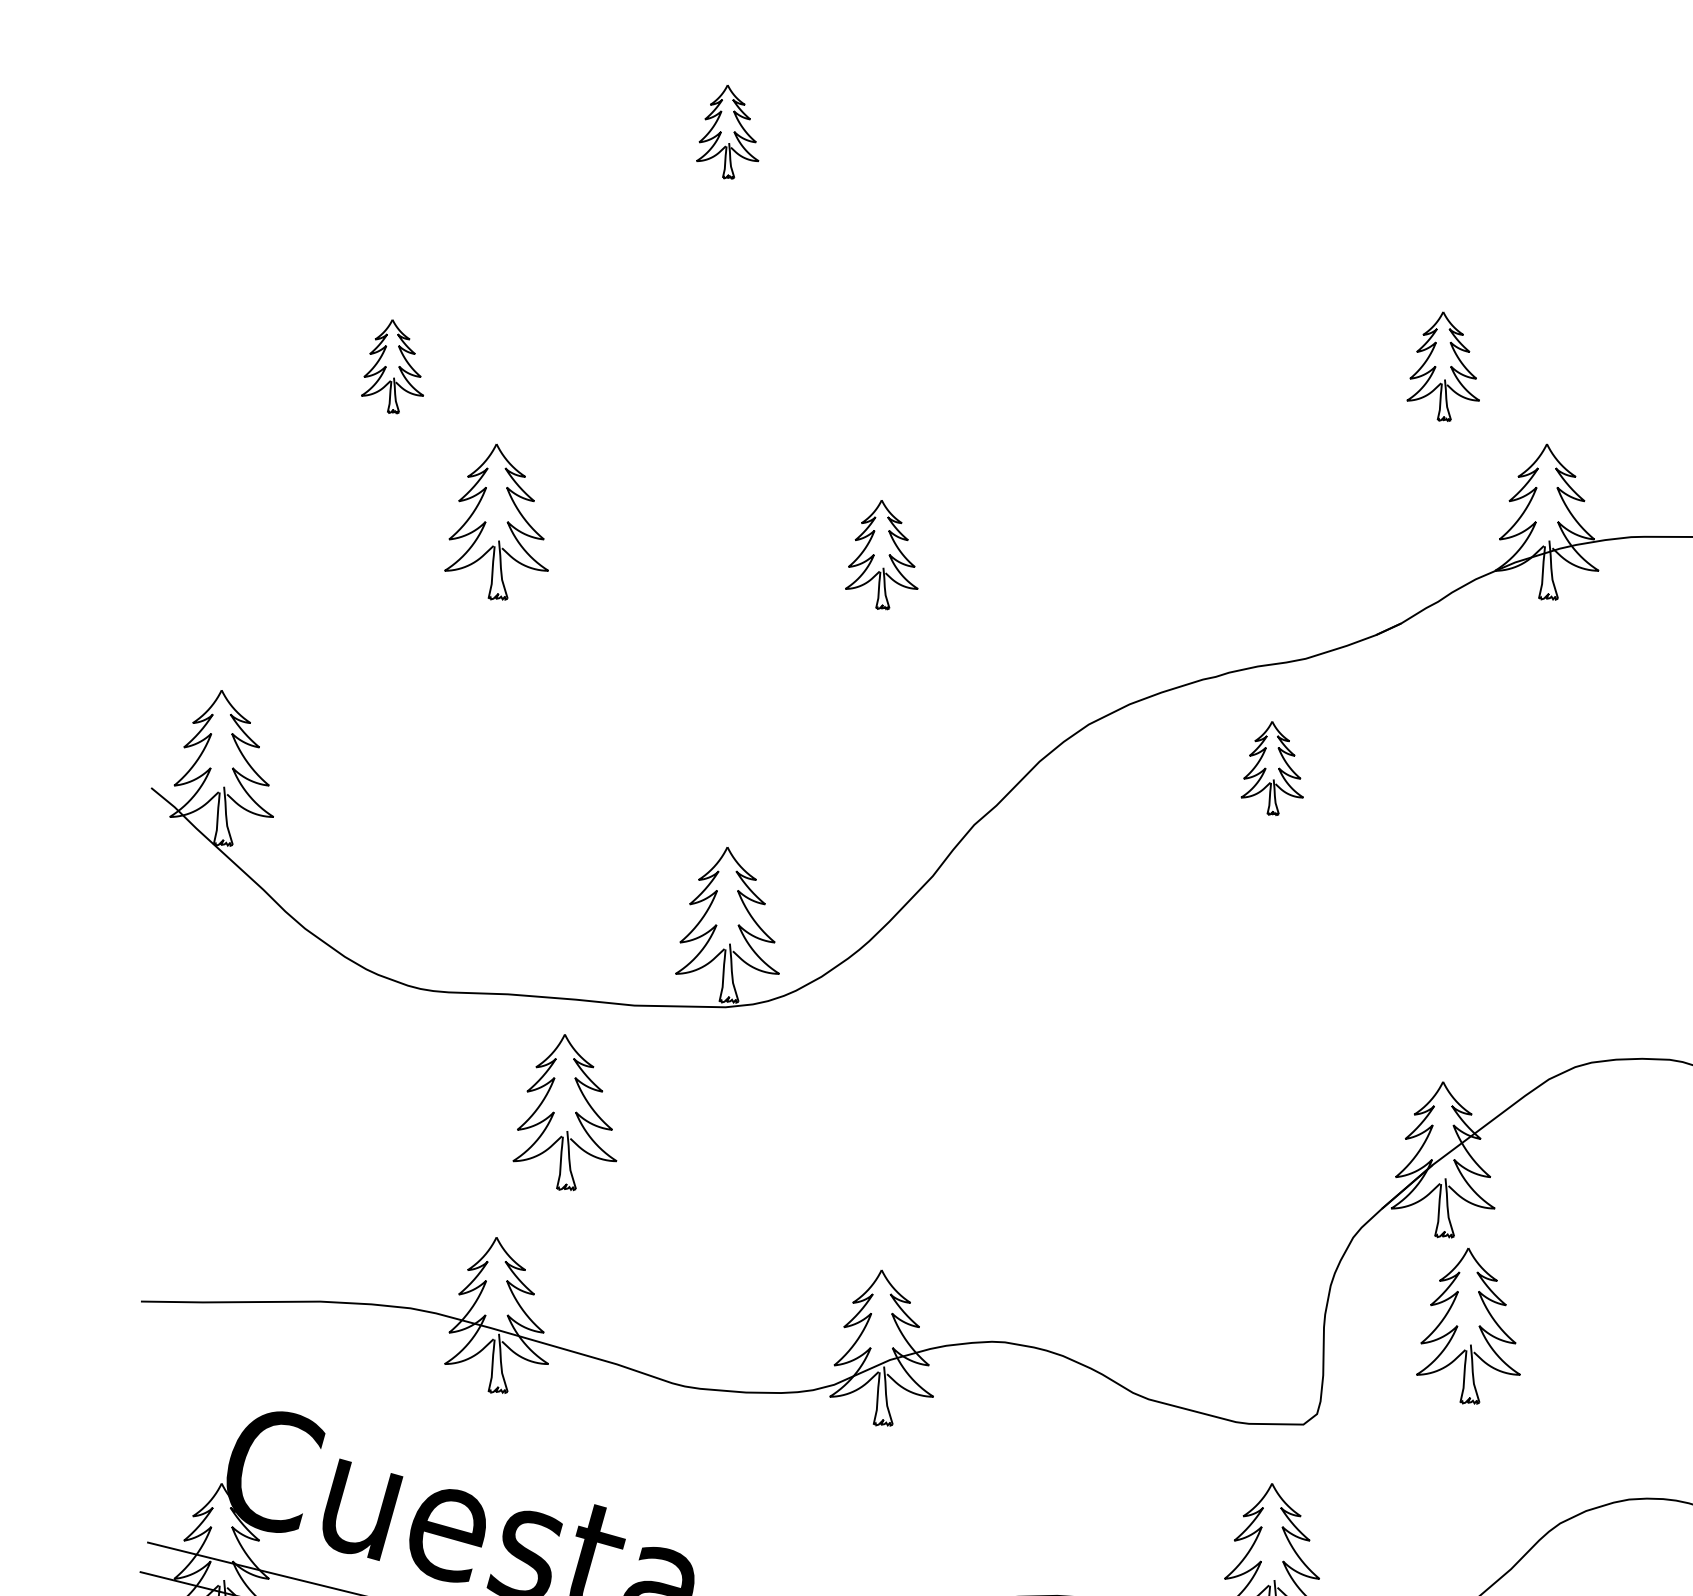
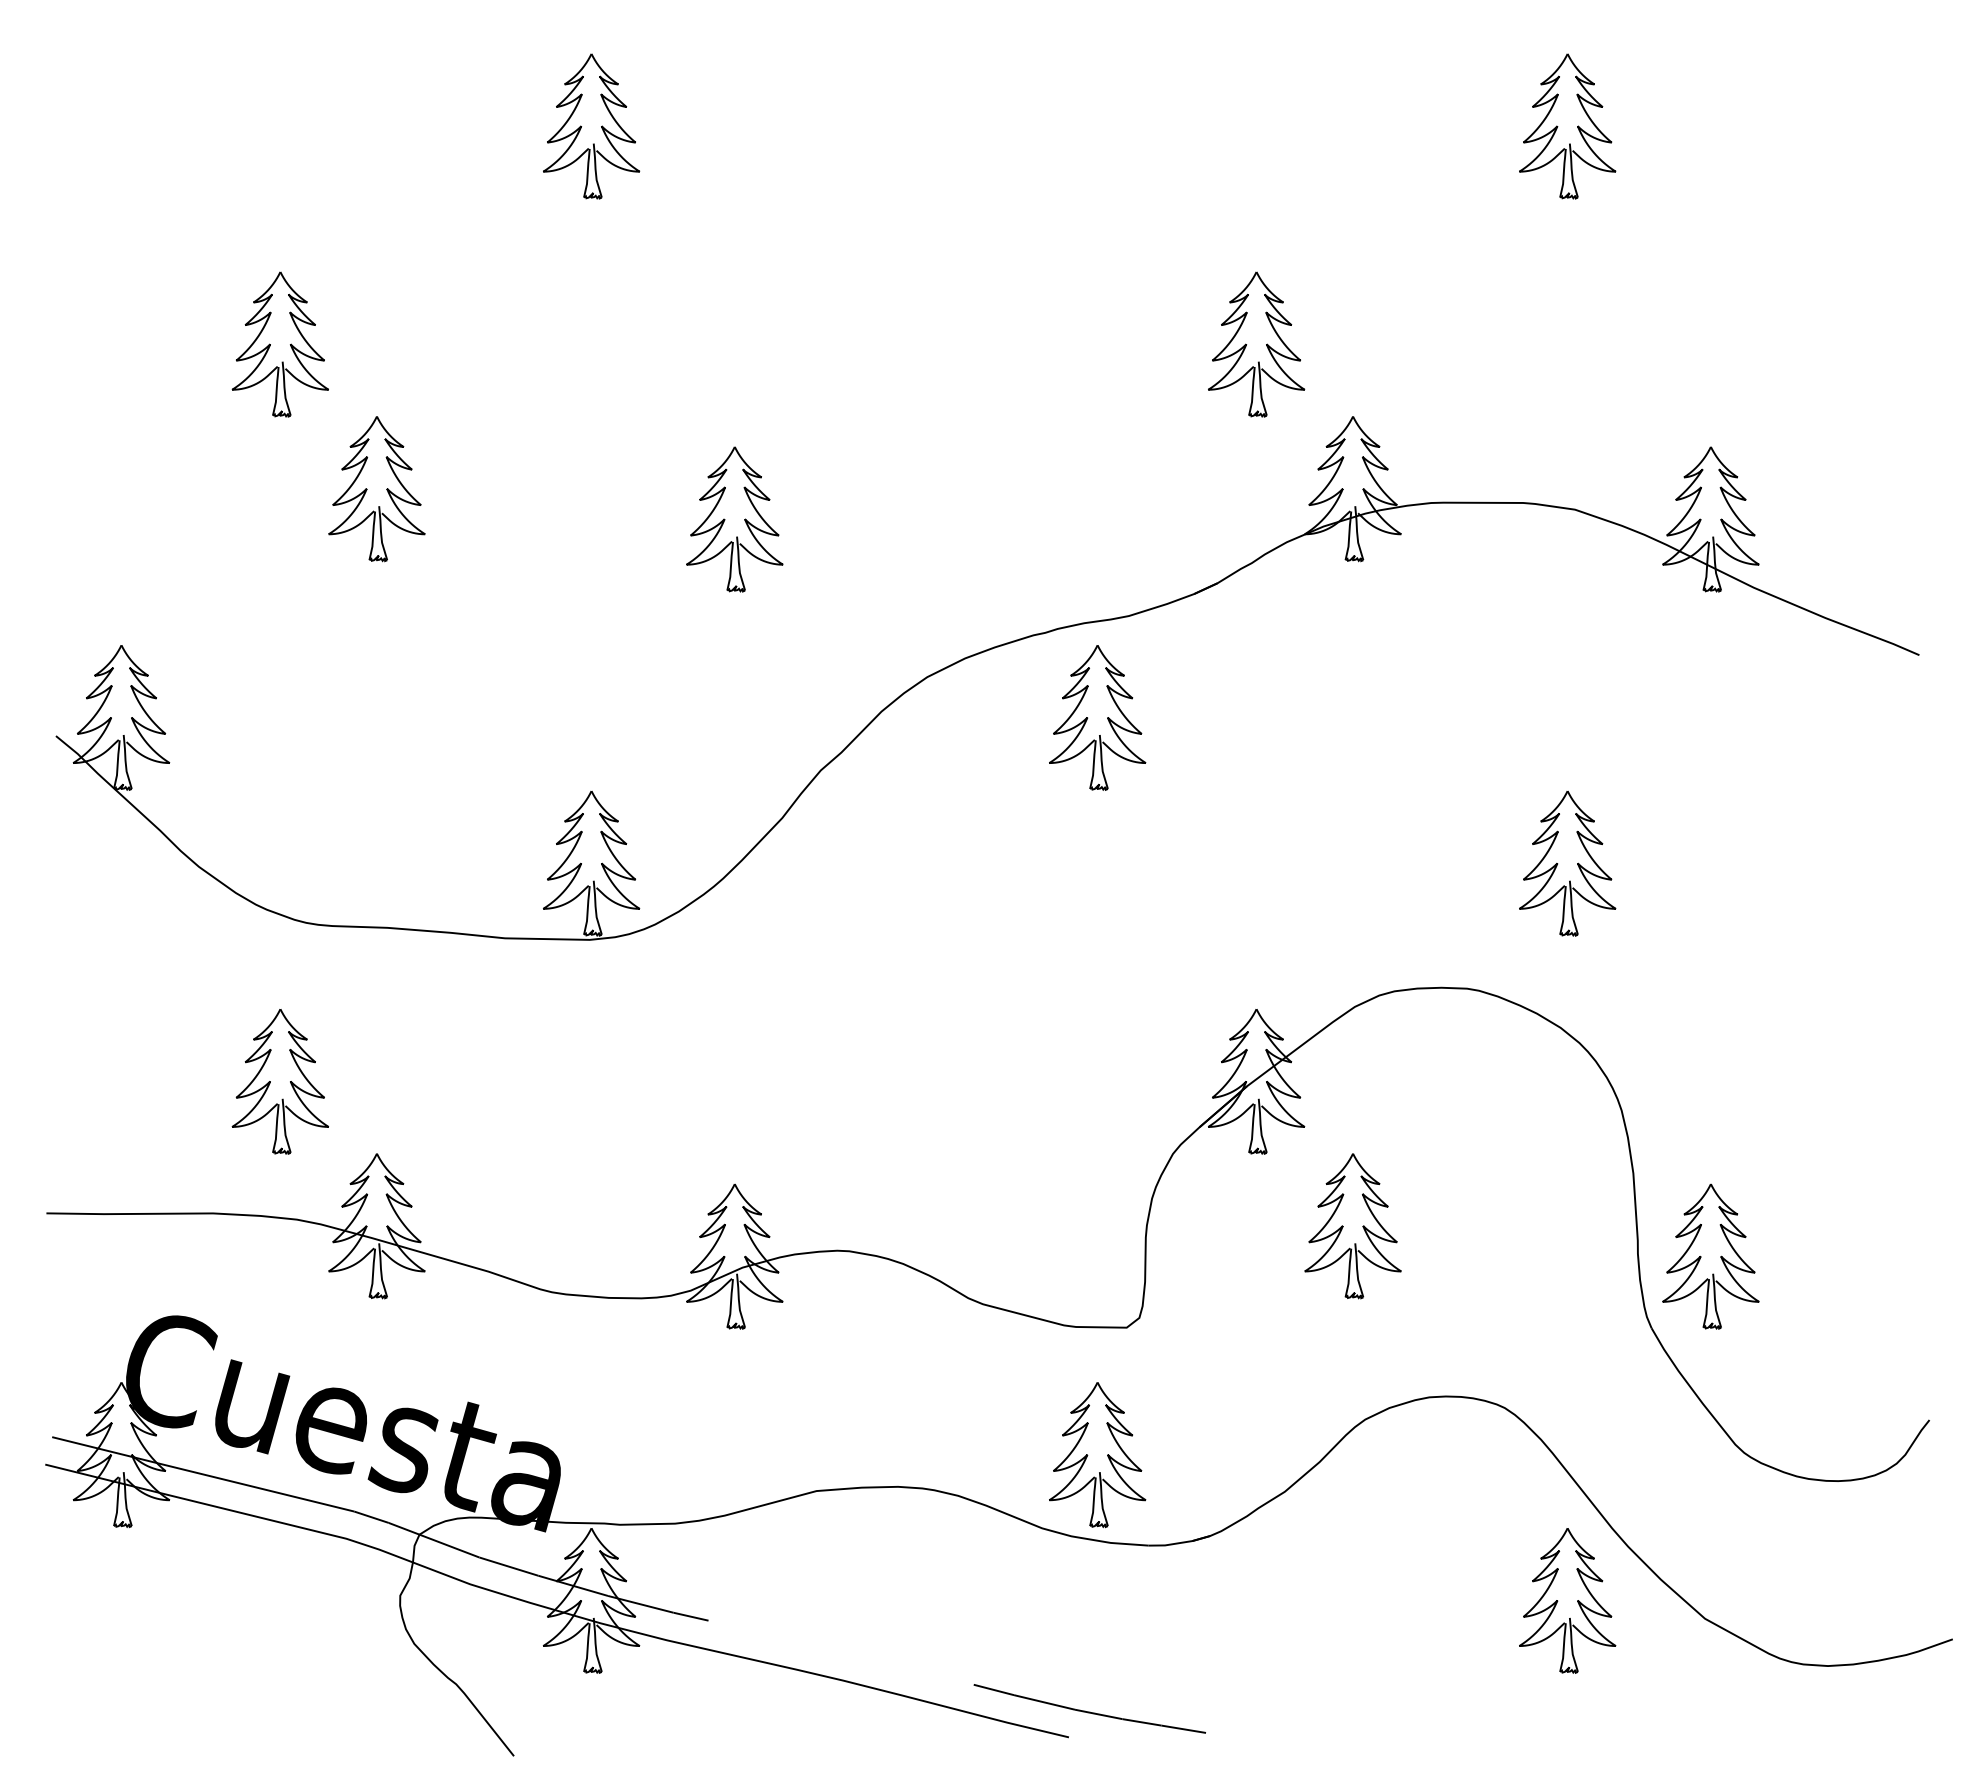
part: (727, 131) -> (591, 126), size x1.67
part: (391, 366) -> (279, 344), size x1.67
part: (1443, 366) -> (1256, 344), size x1.43
part: (881, 554) -> (734, 519), size x1.43
part: (1271, 767) -> (1097, 717), size x1.67
part: (563, 1112) -> (279, 1081), moved
part: (1467, 1326) -> (1352, 1226), moved

